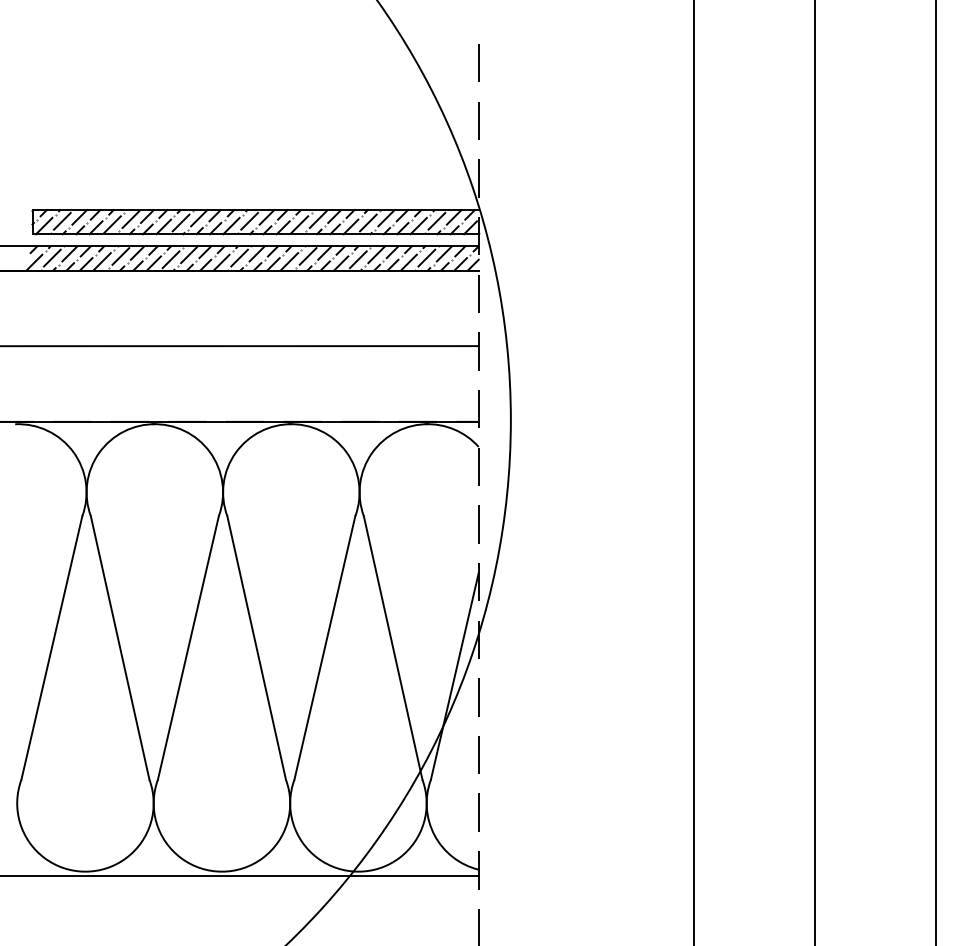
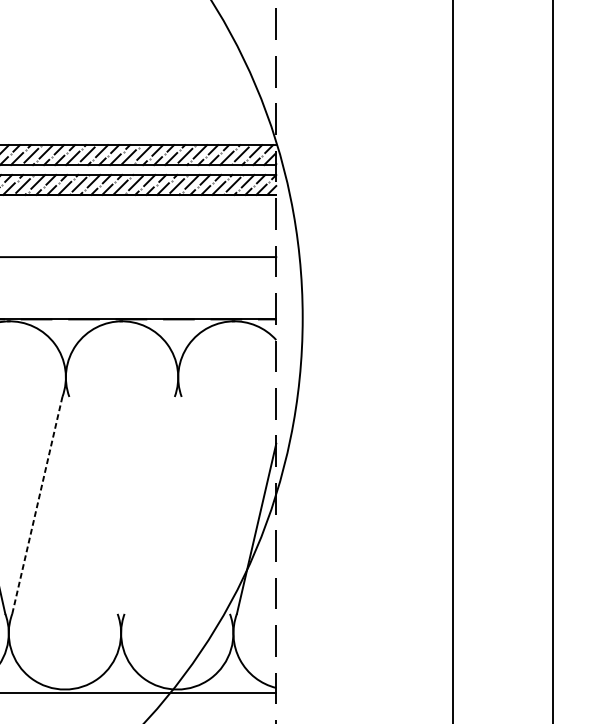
line: (188, 647) -> (37, 505), solid -> dashed
line: (256, 647) -> (93, 505), removed
line: (324, 647) -> (149, 505), removed
line: (392, 647) -> (205, 505), removed

